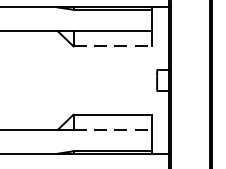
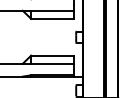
line: (113, 45) -> (52, 18), dashed -> solid
line: (113, 129) -> (52, 63), dashed -> solid

